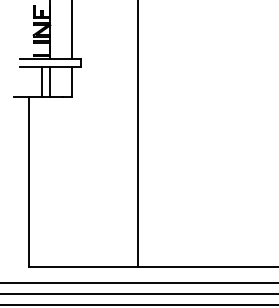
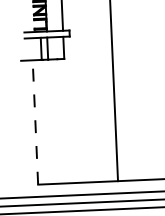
line: (29, 181) -> (35, 122), solid -> dashed

